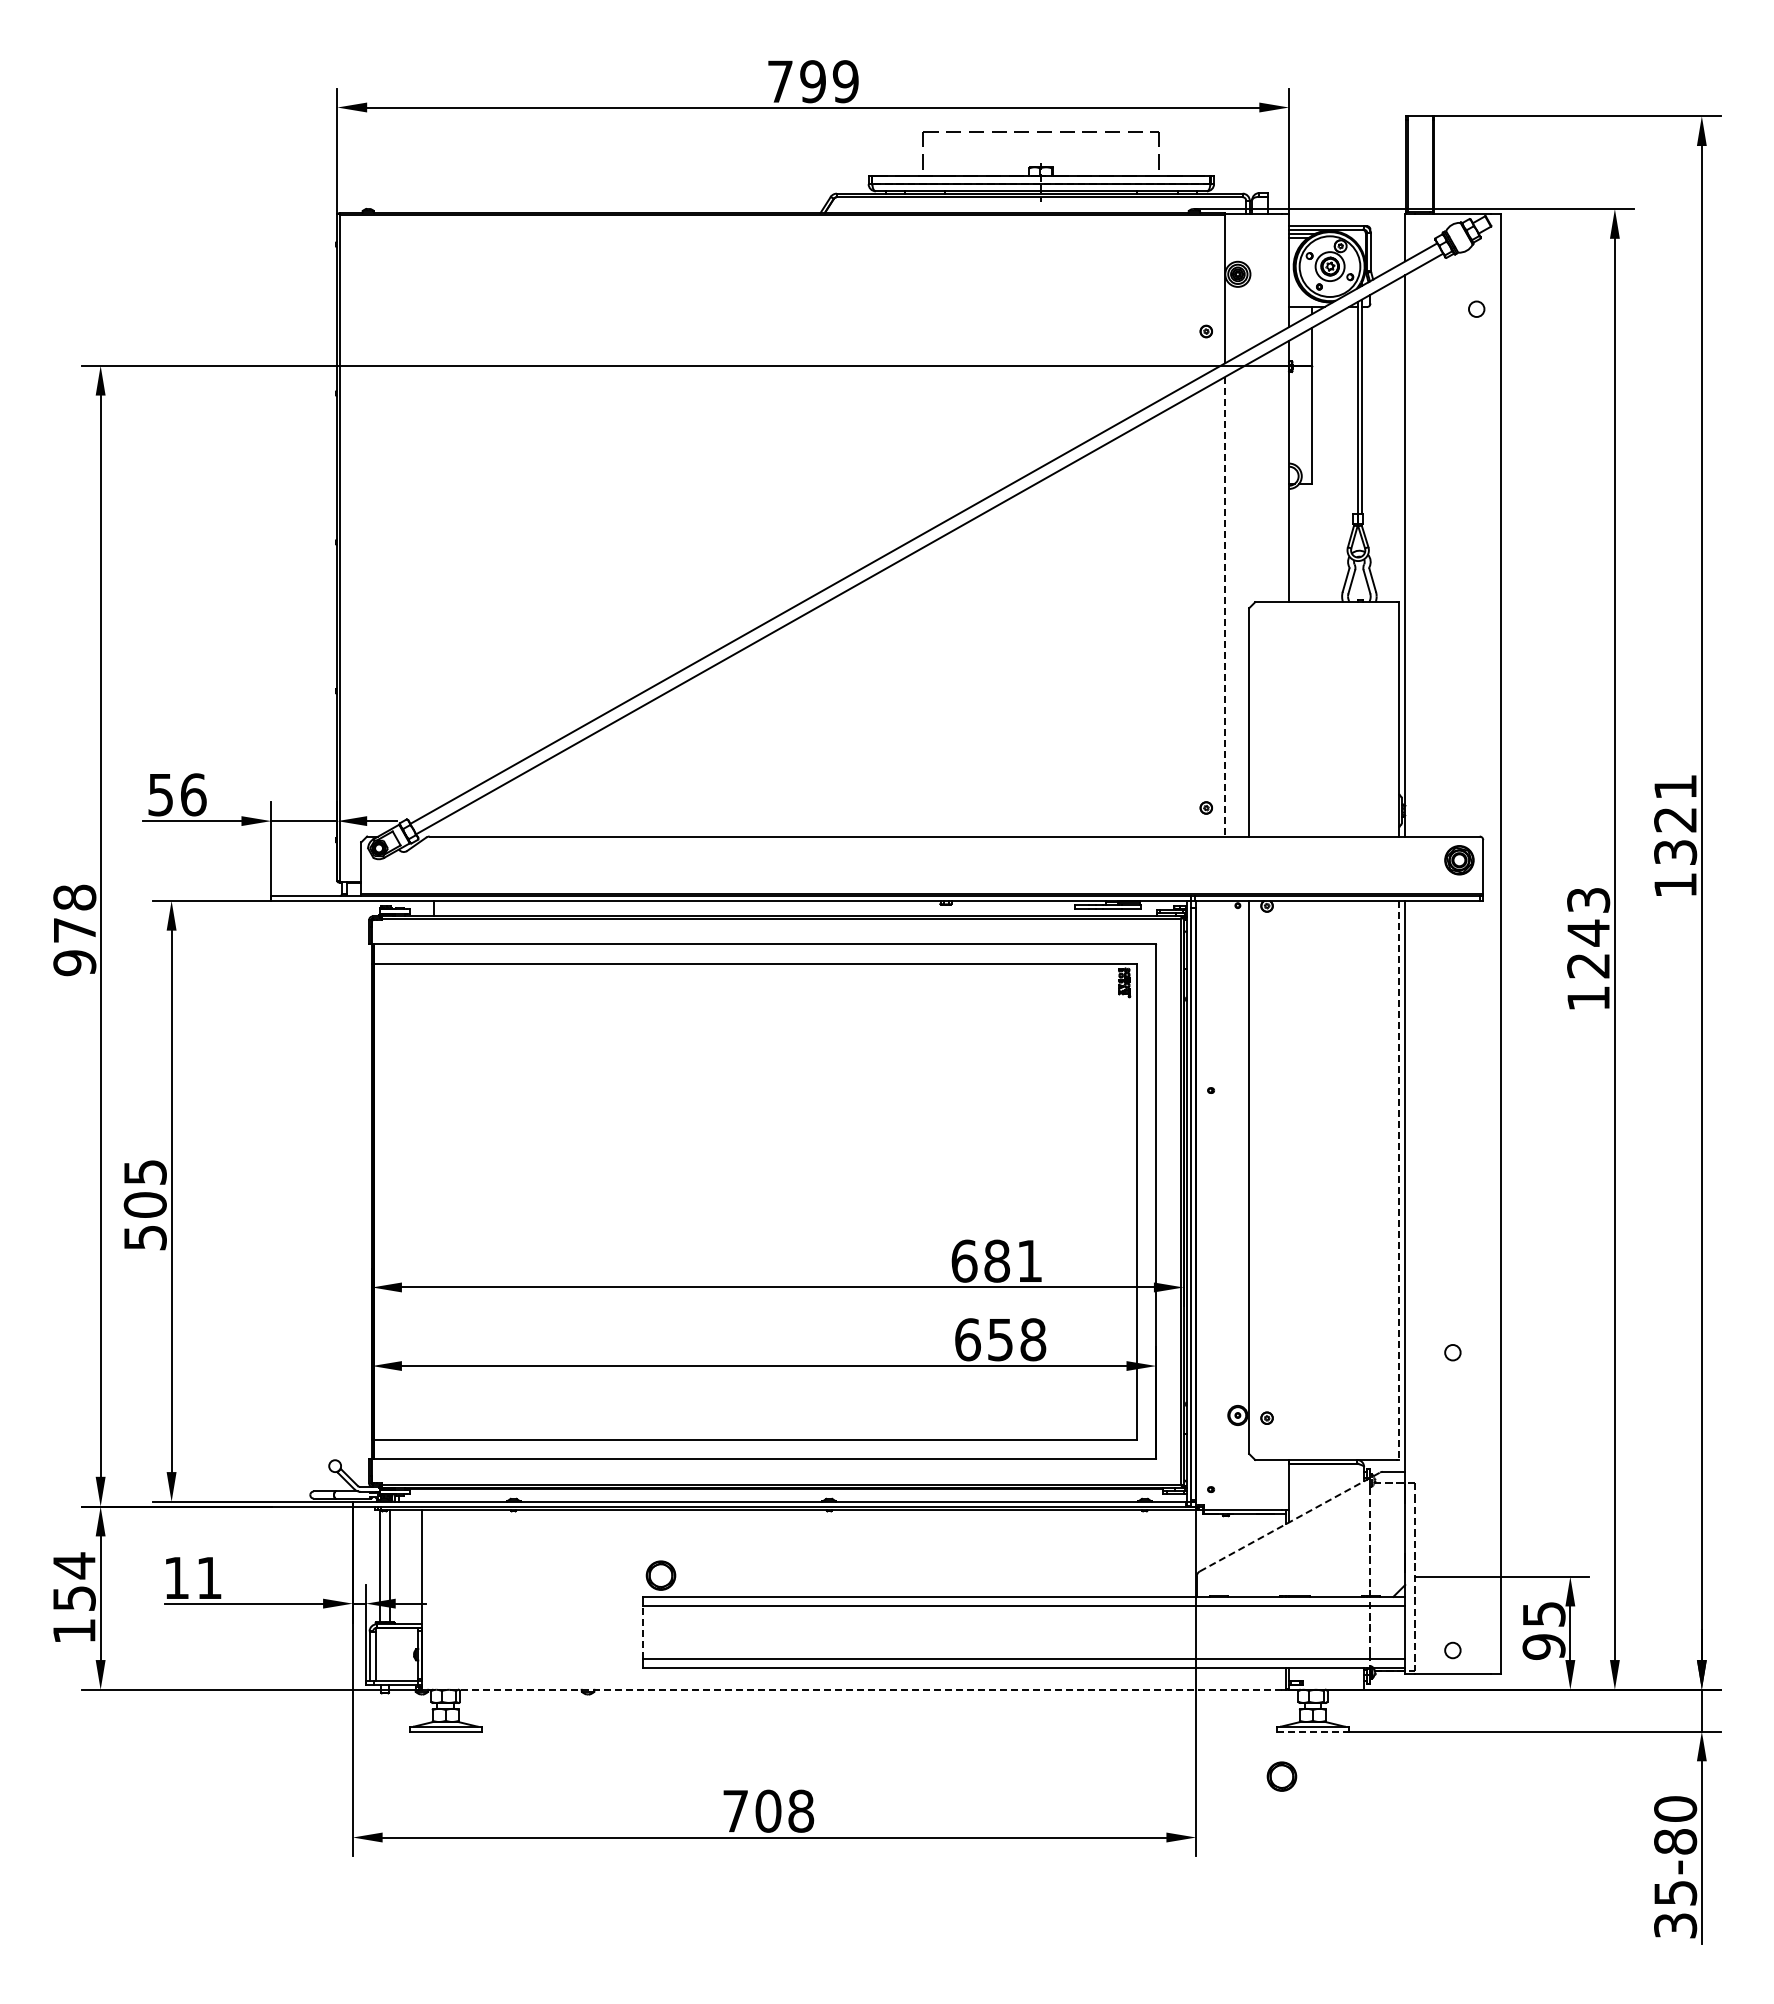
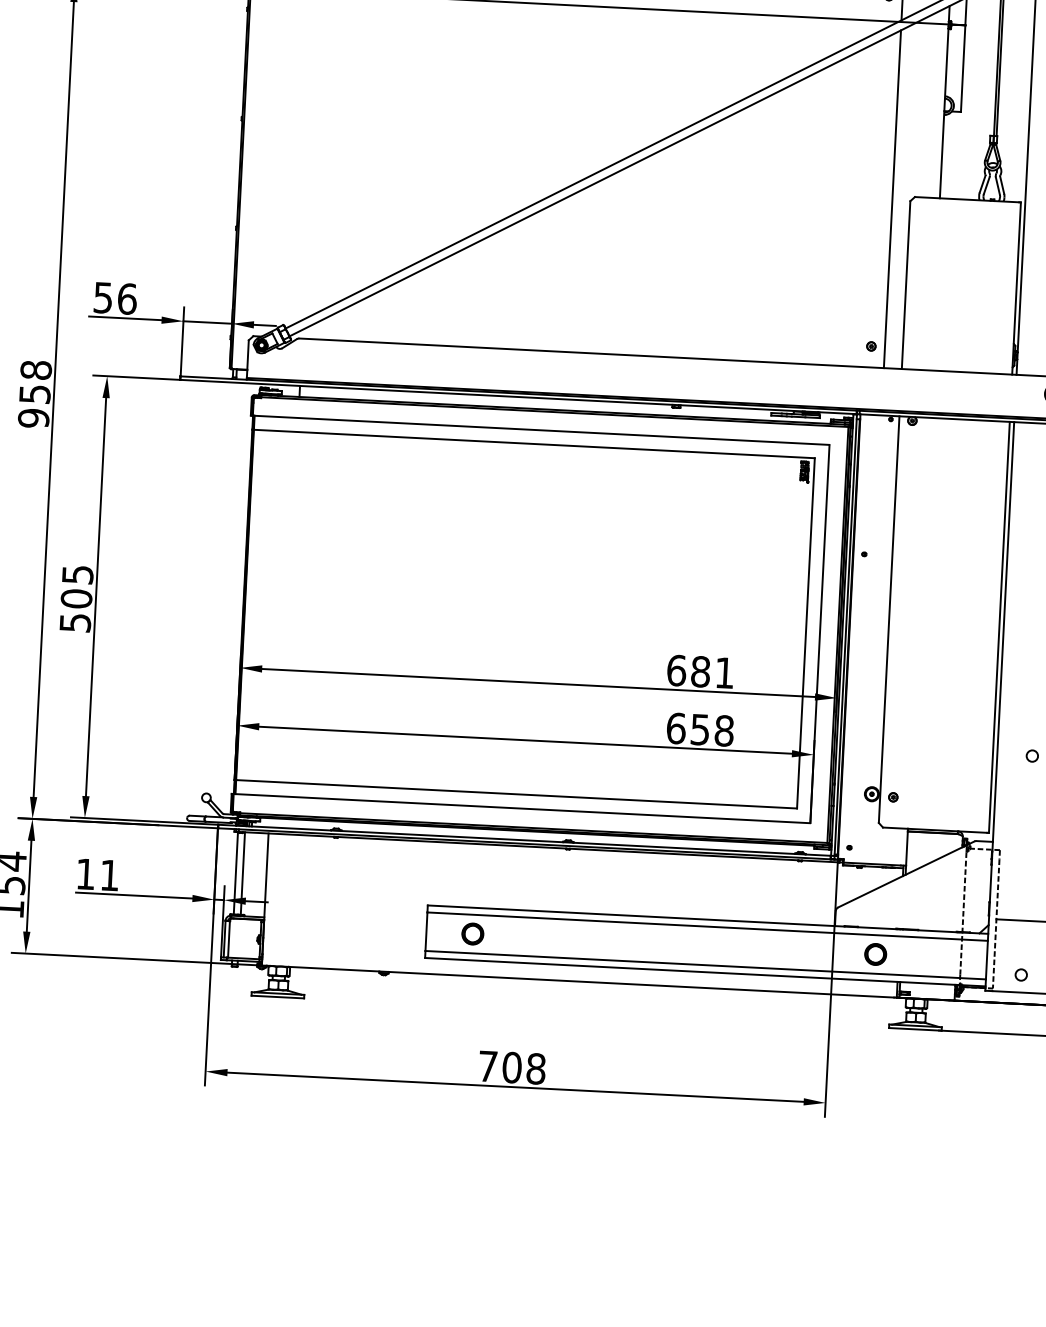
line: (1224, 606) -> (892, 199), dashed -> solid
text: (75, 930) -> (35, 394), 978 -> 958
line: (1399, 1180) -> (999, 627), dashed -> solid
line: (1289, 1521) -> (905, 874), dashed -> solid
part: (660, 1575) -> (472, 933), moved
line: (642, 1632) -> (426, 931), dashed -> solid
line: (855, 1689) -> (580, 981), dashed -> solid
line: (1312, 1731) -> (915, 1029), dashed -> solid
part: (1281, 1776) -> (875, 954), moved

